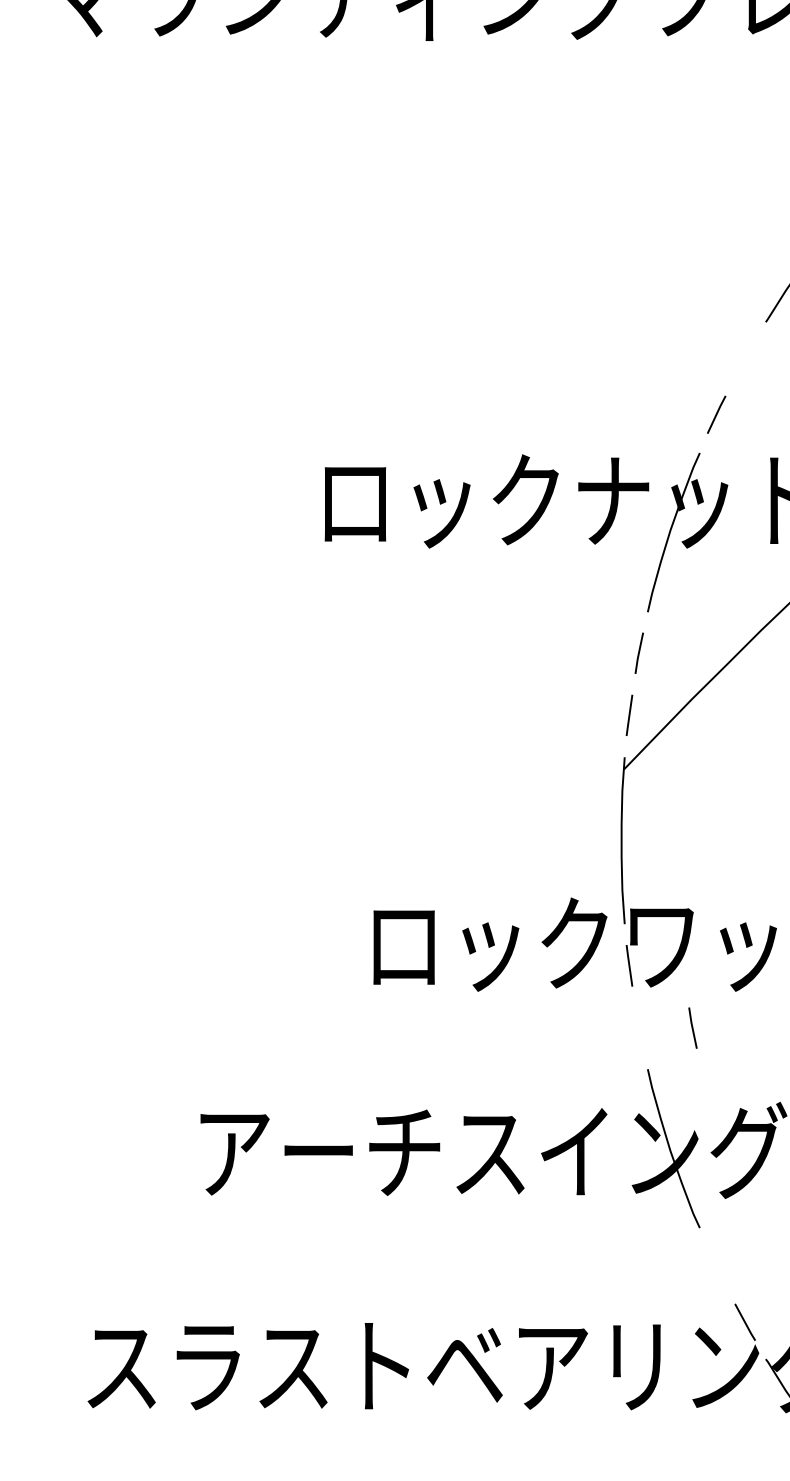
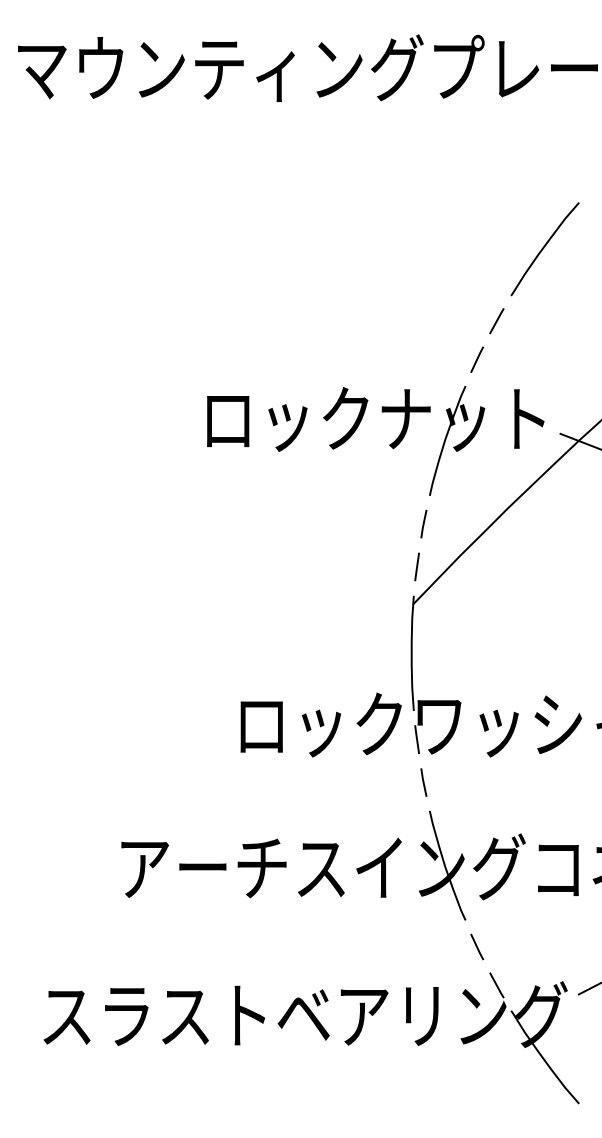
line: (744, 359) -> (496, 321), added
line: (692, 1028) -> (423, 782), moved
line: (717, 1265) -> (477, 946), added

